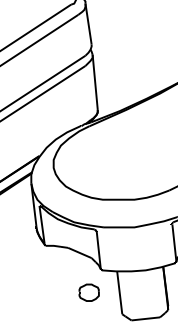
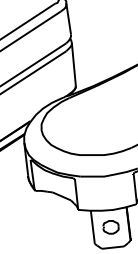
part: (88, 292) -> (110, 227), moved

